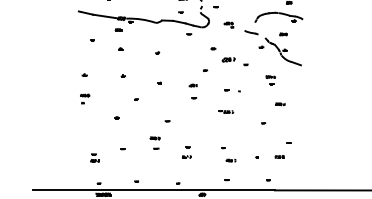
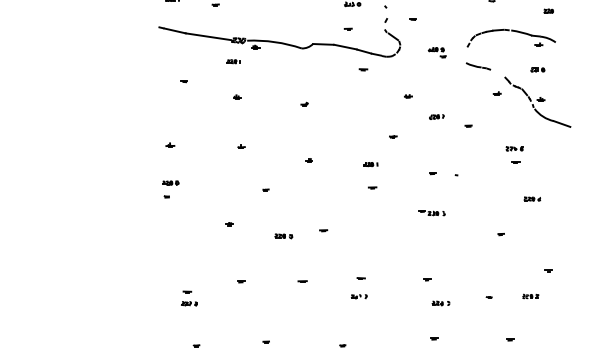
part: (278, 16) -> (510, 36), moved
part: (228, 59) -> (436, 116), size x0.62
part: (154, 138) -> (282, 236), moved

